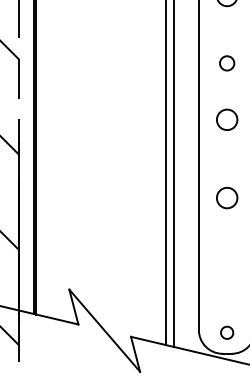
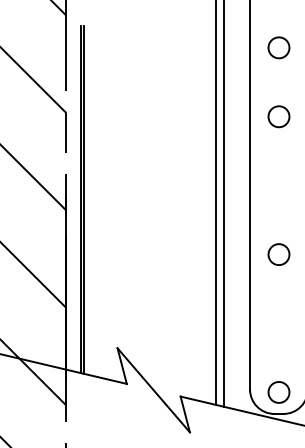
circle: (226, 63) -> (278, 116), size x1.43
circle: (226, 119) -> (278, 174), removed
circle: (226, 332) -> (278, 392), size x1.67

